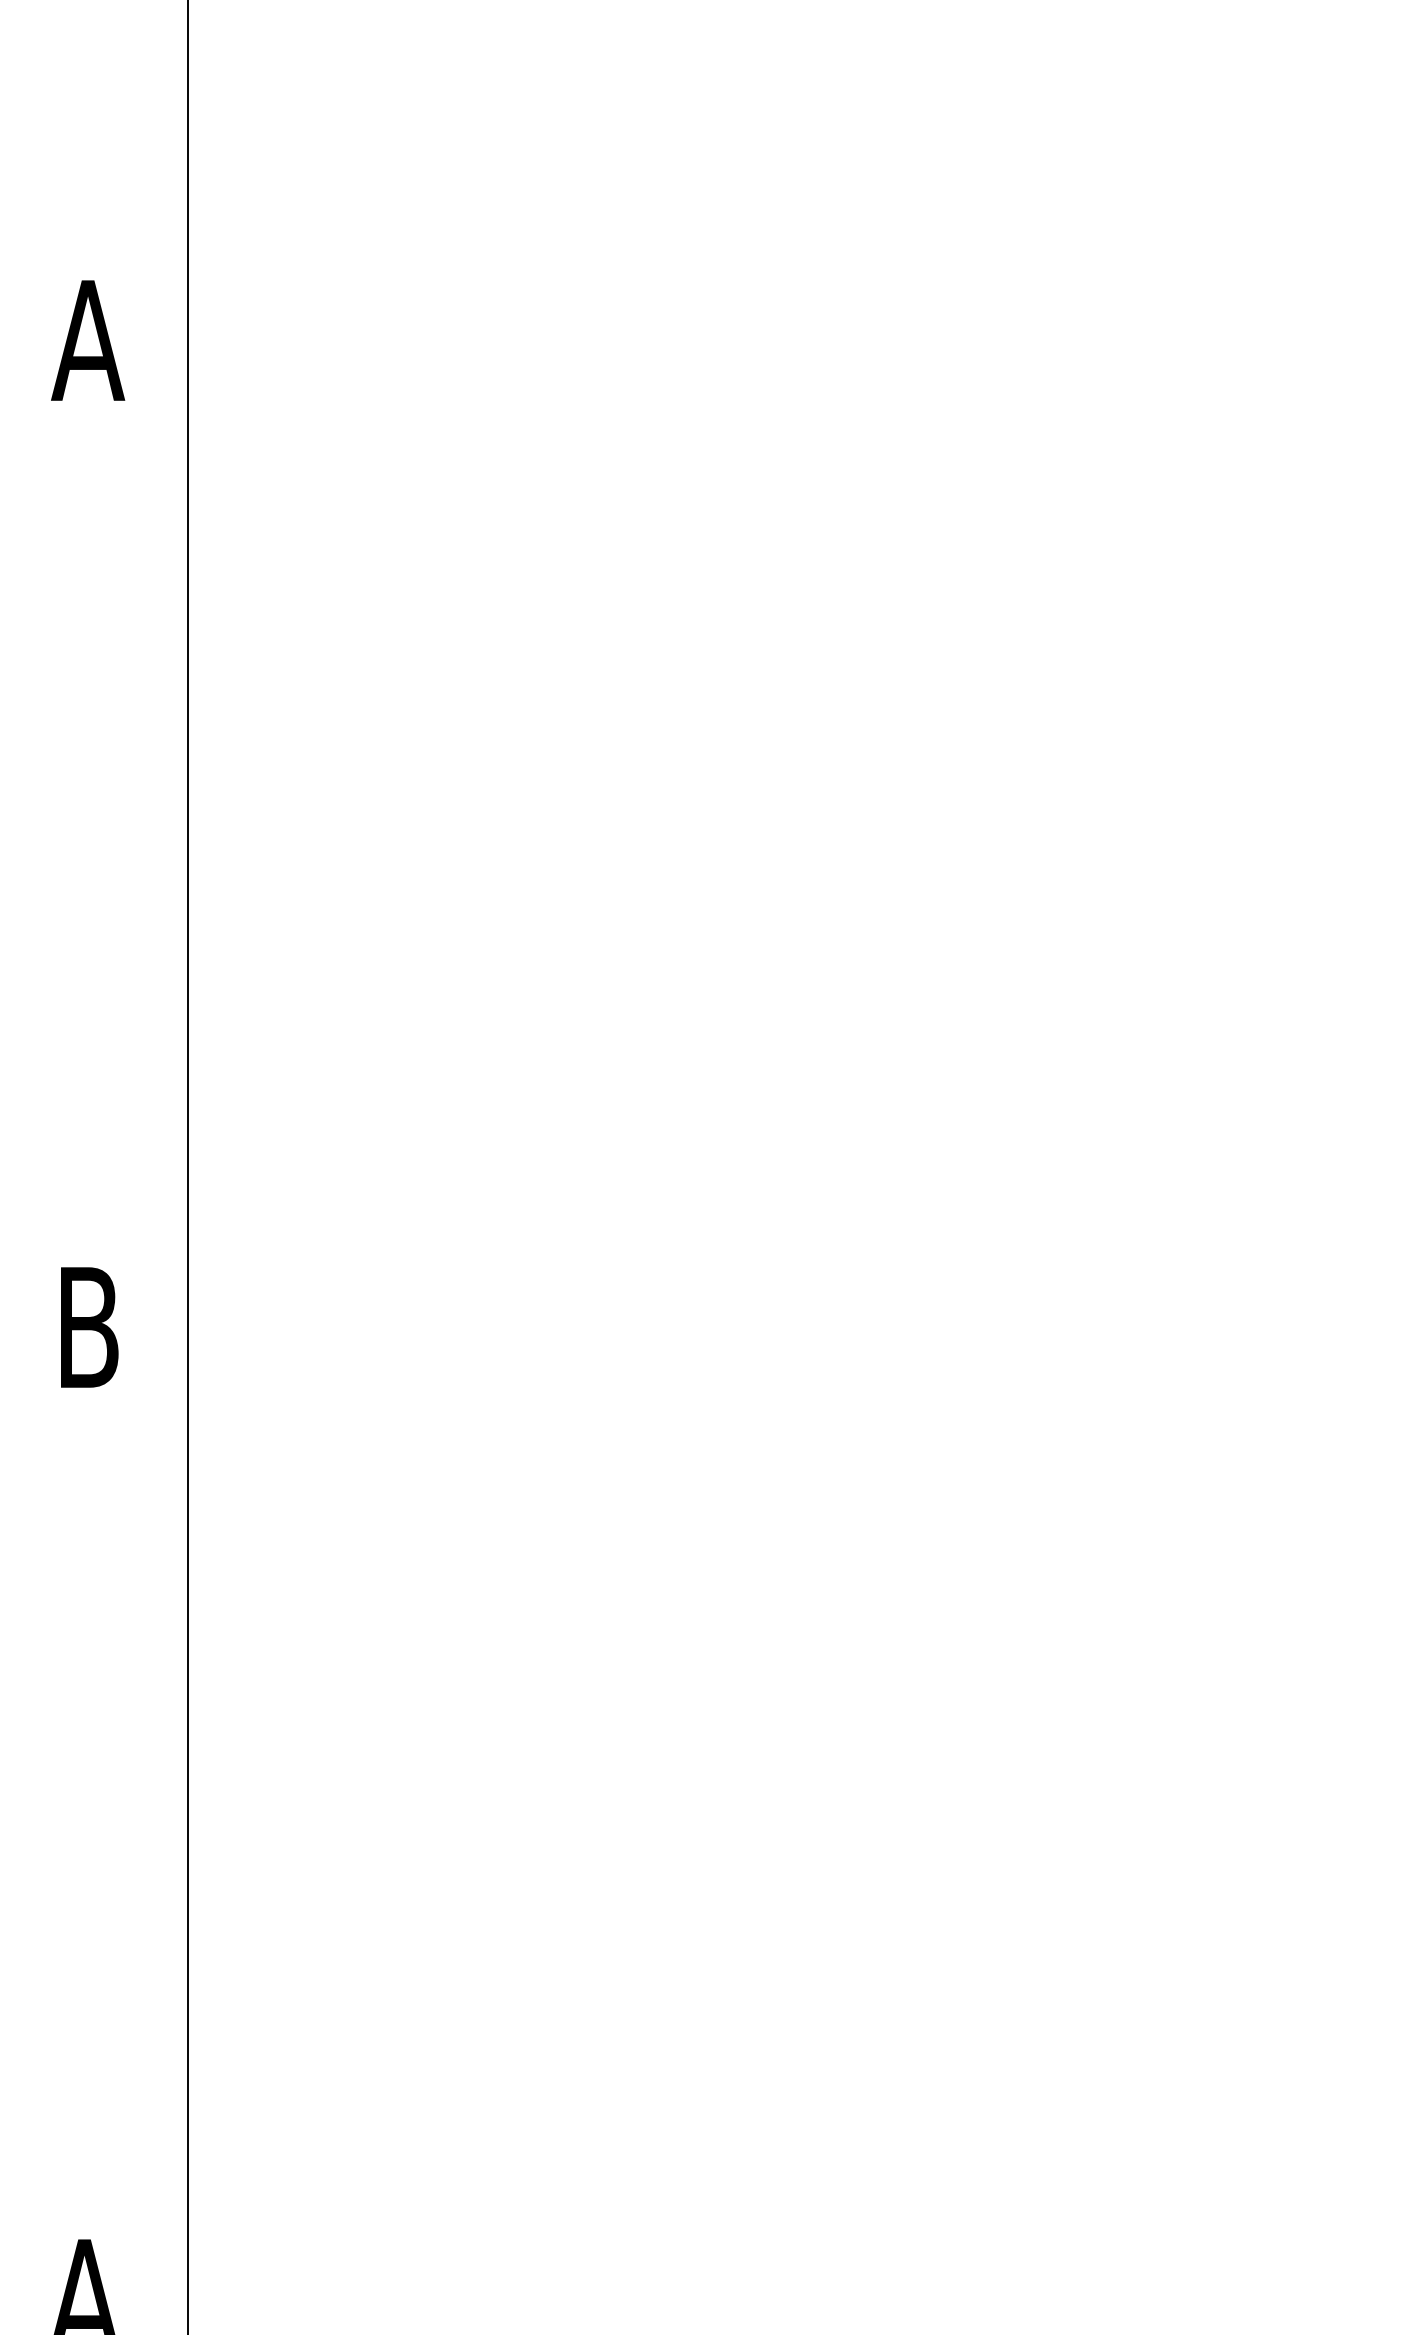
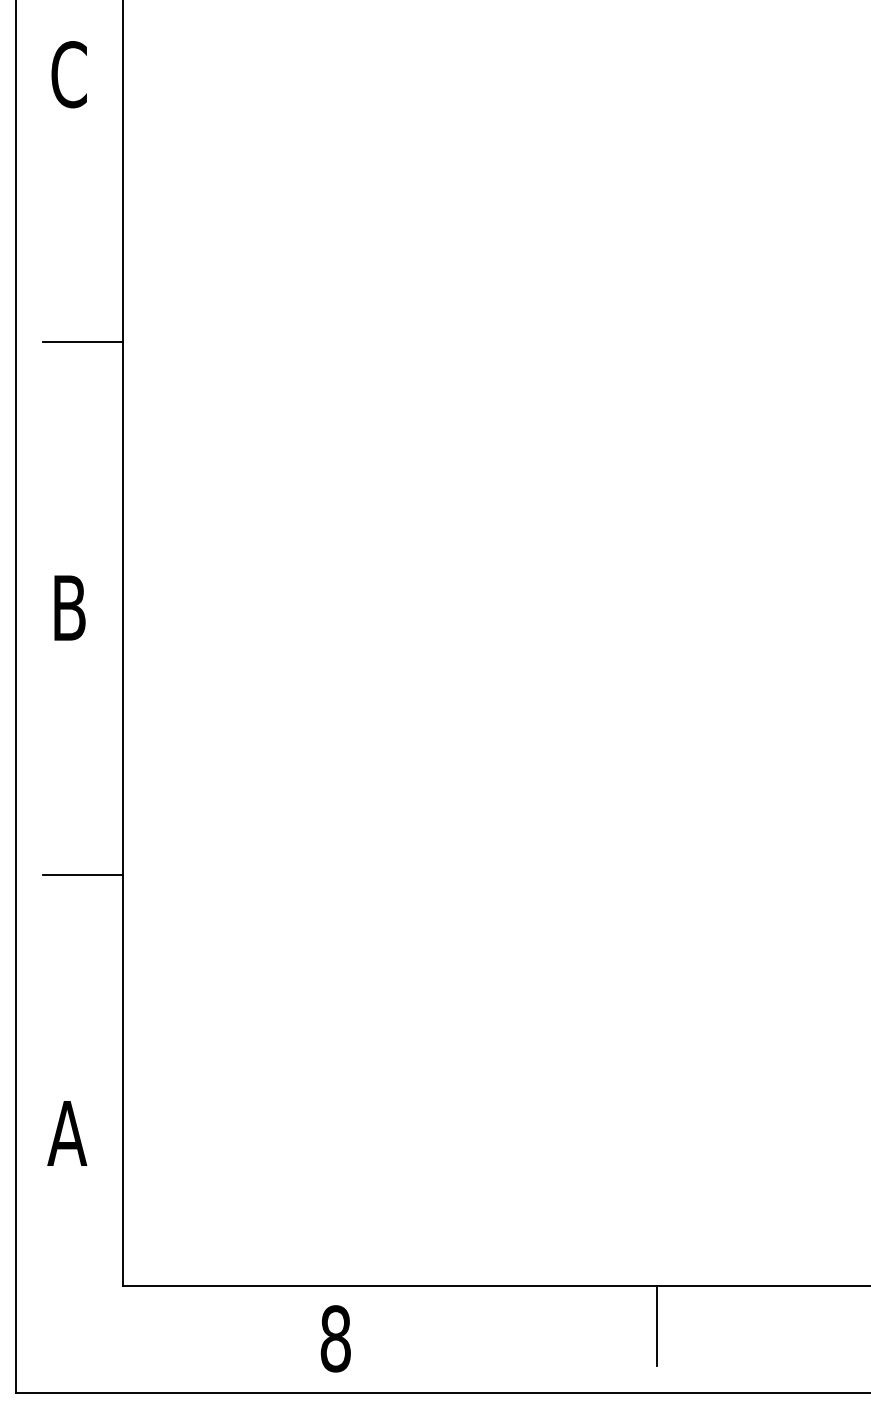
text: (88, 340) -> (69, 74), A -> C
line: (114, 836) -> (83, 342), added
line: (114, 1822) -> (83, 875), added

